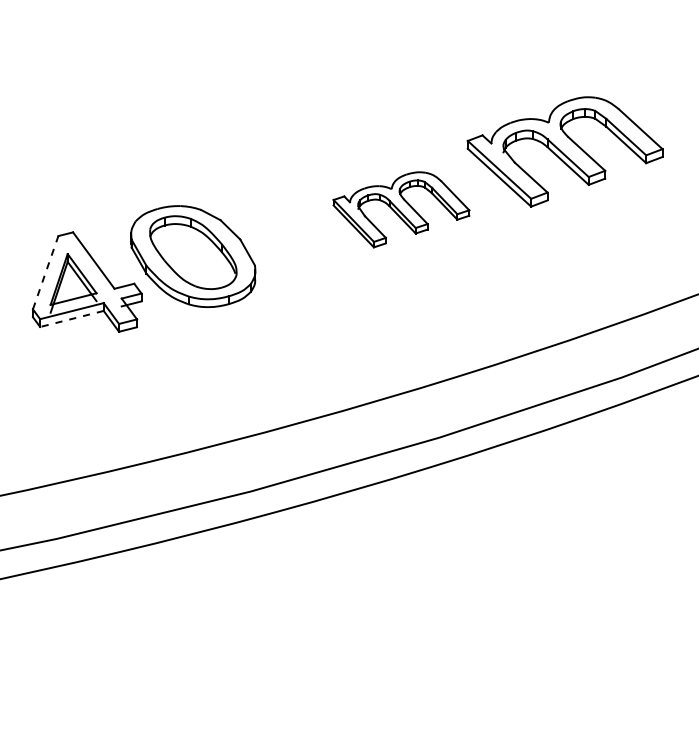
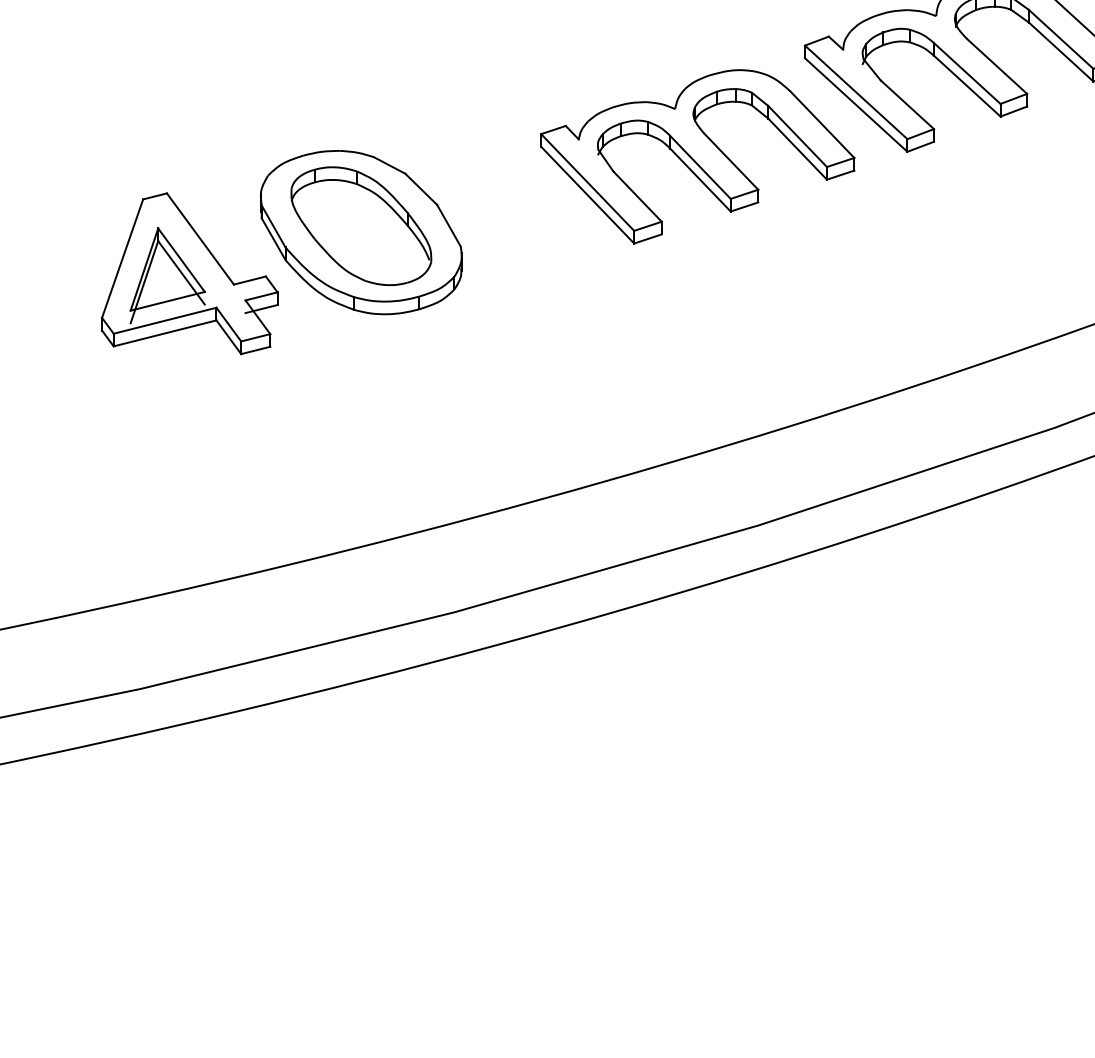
part: (401, 209) -> (697, 156), size x1.43
line: (45, 272) -> (122, 258), dashed -> solid
line: (71, 318) -> (164, 332), dashed -> solid

